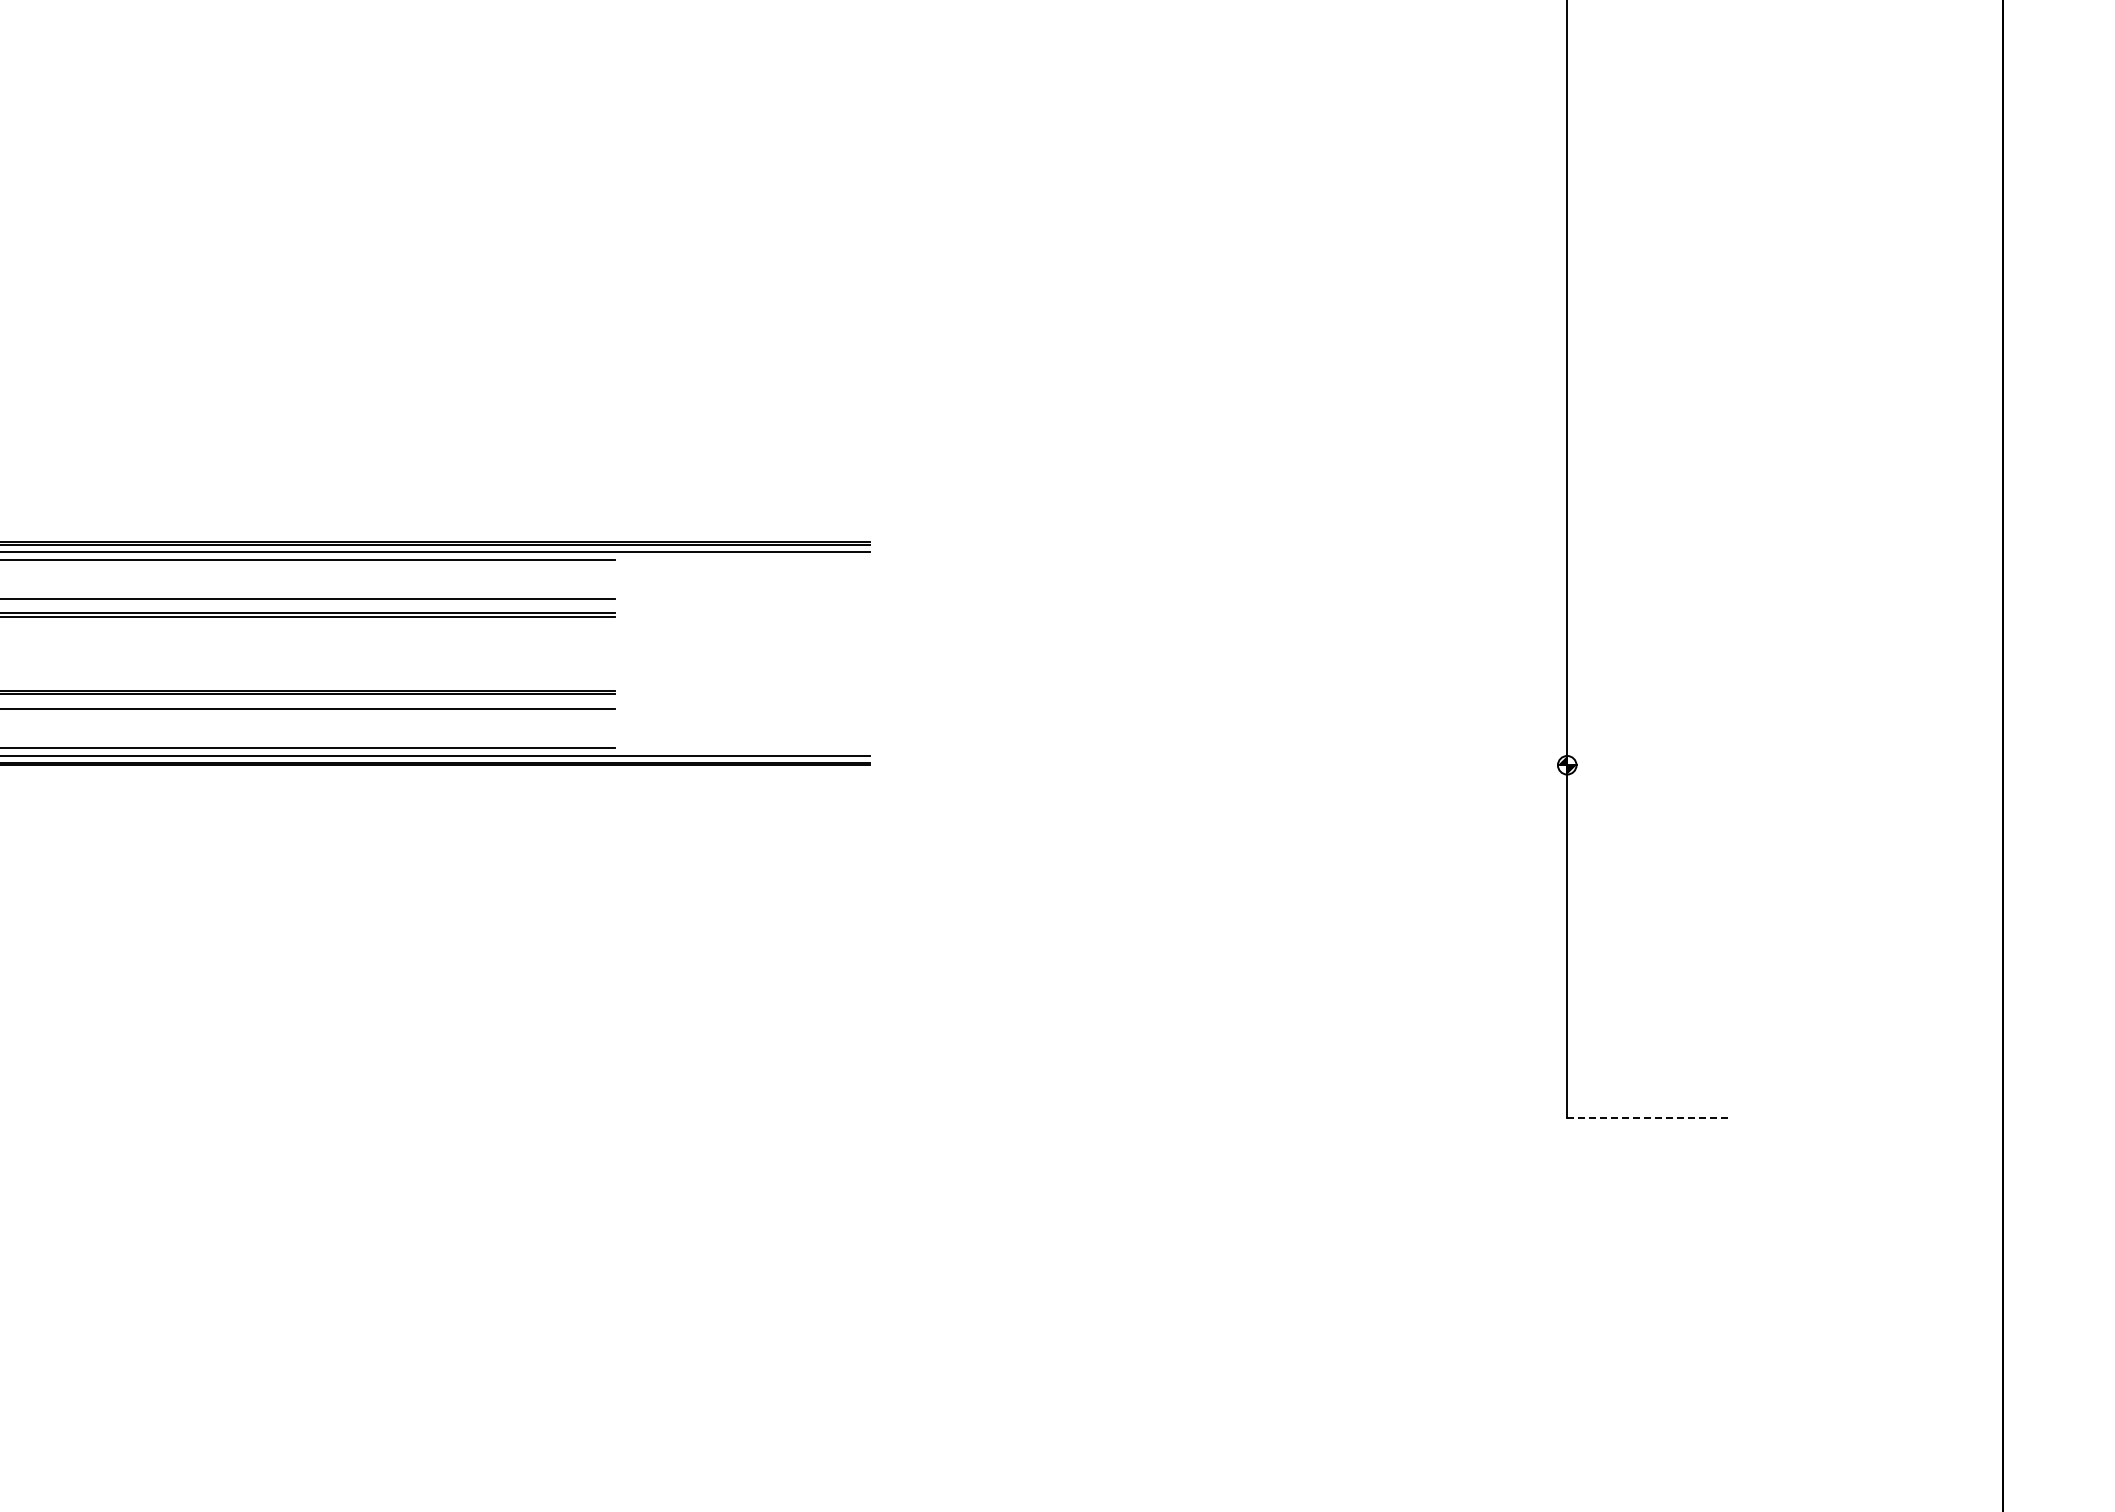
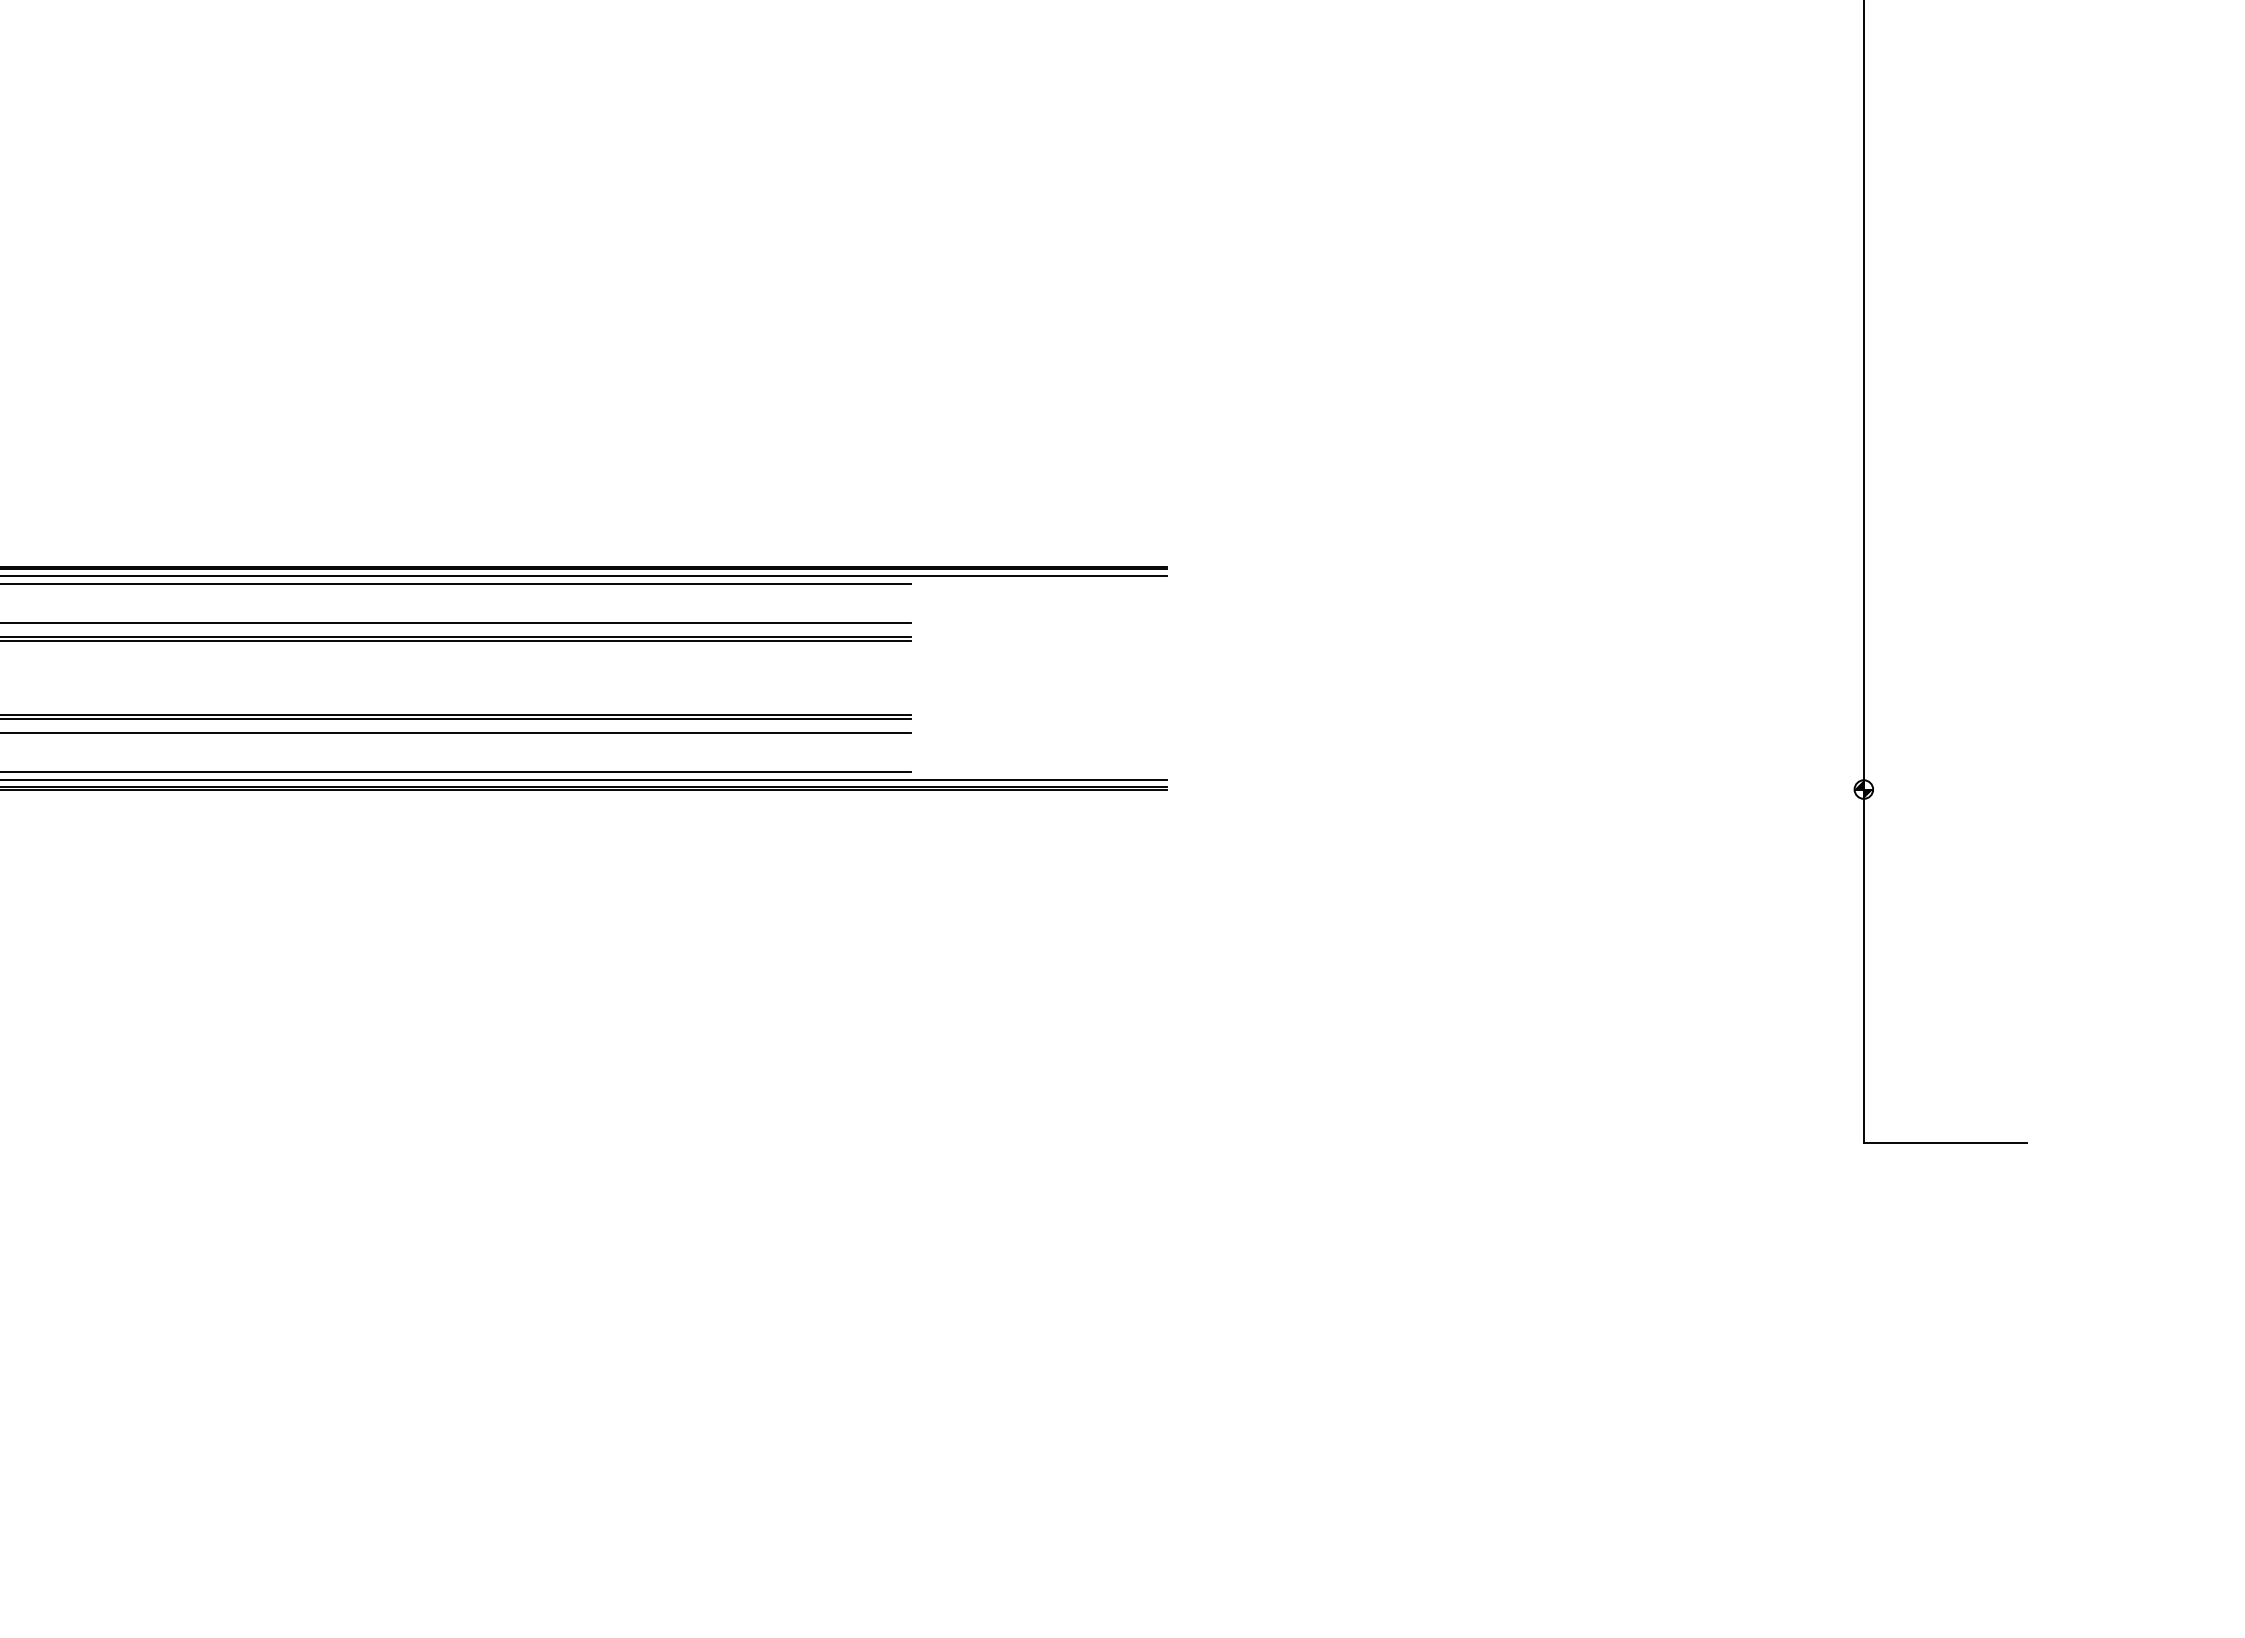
line: (1648, 1118) -> (1945, 1142), dashed -> solid

